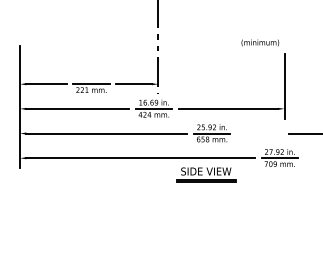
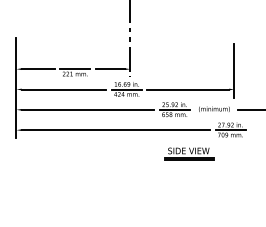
text: (260, 42) -> (214, 108), moved
part: (206, 174) -> (189, 153), moved

